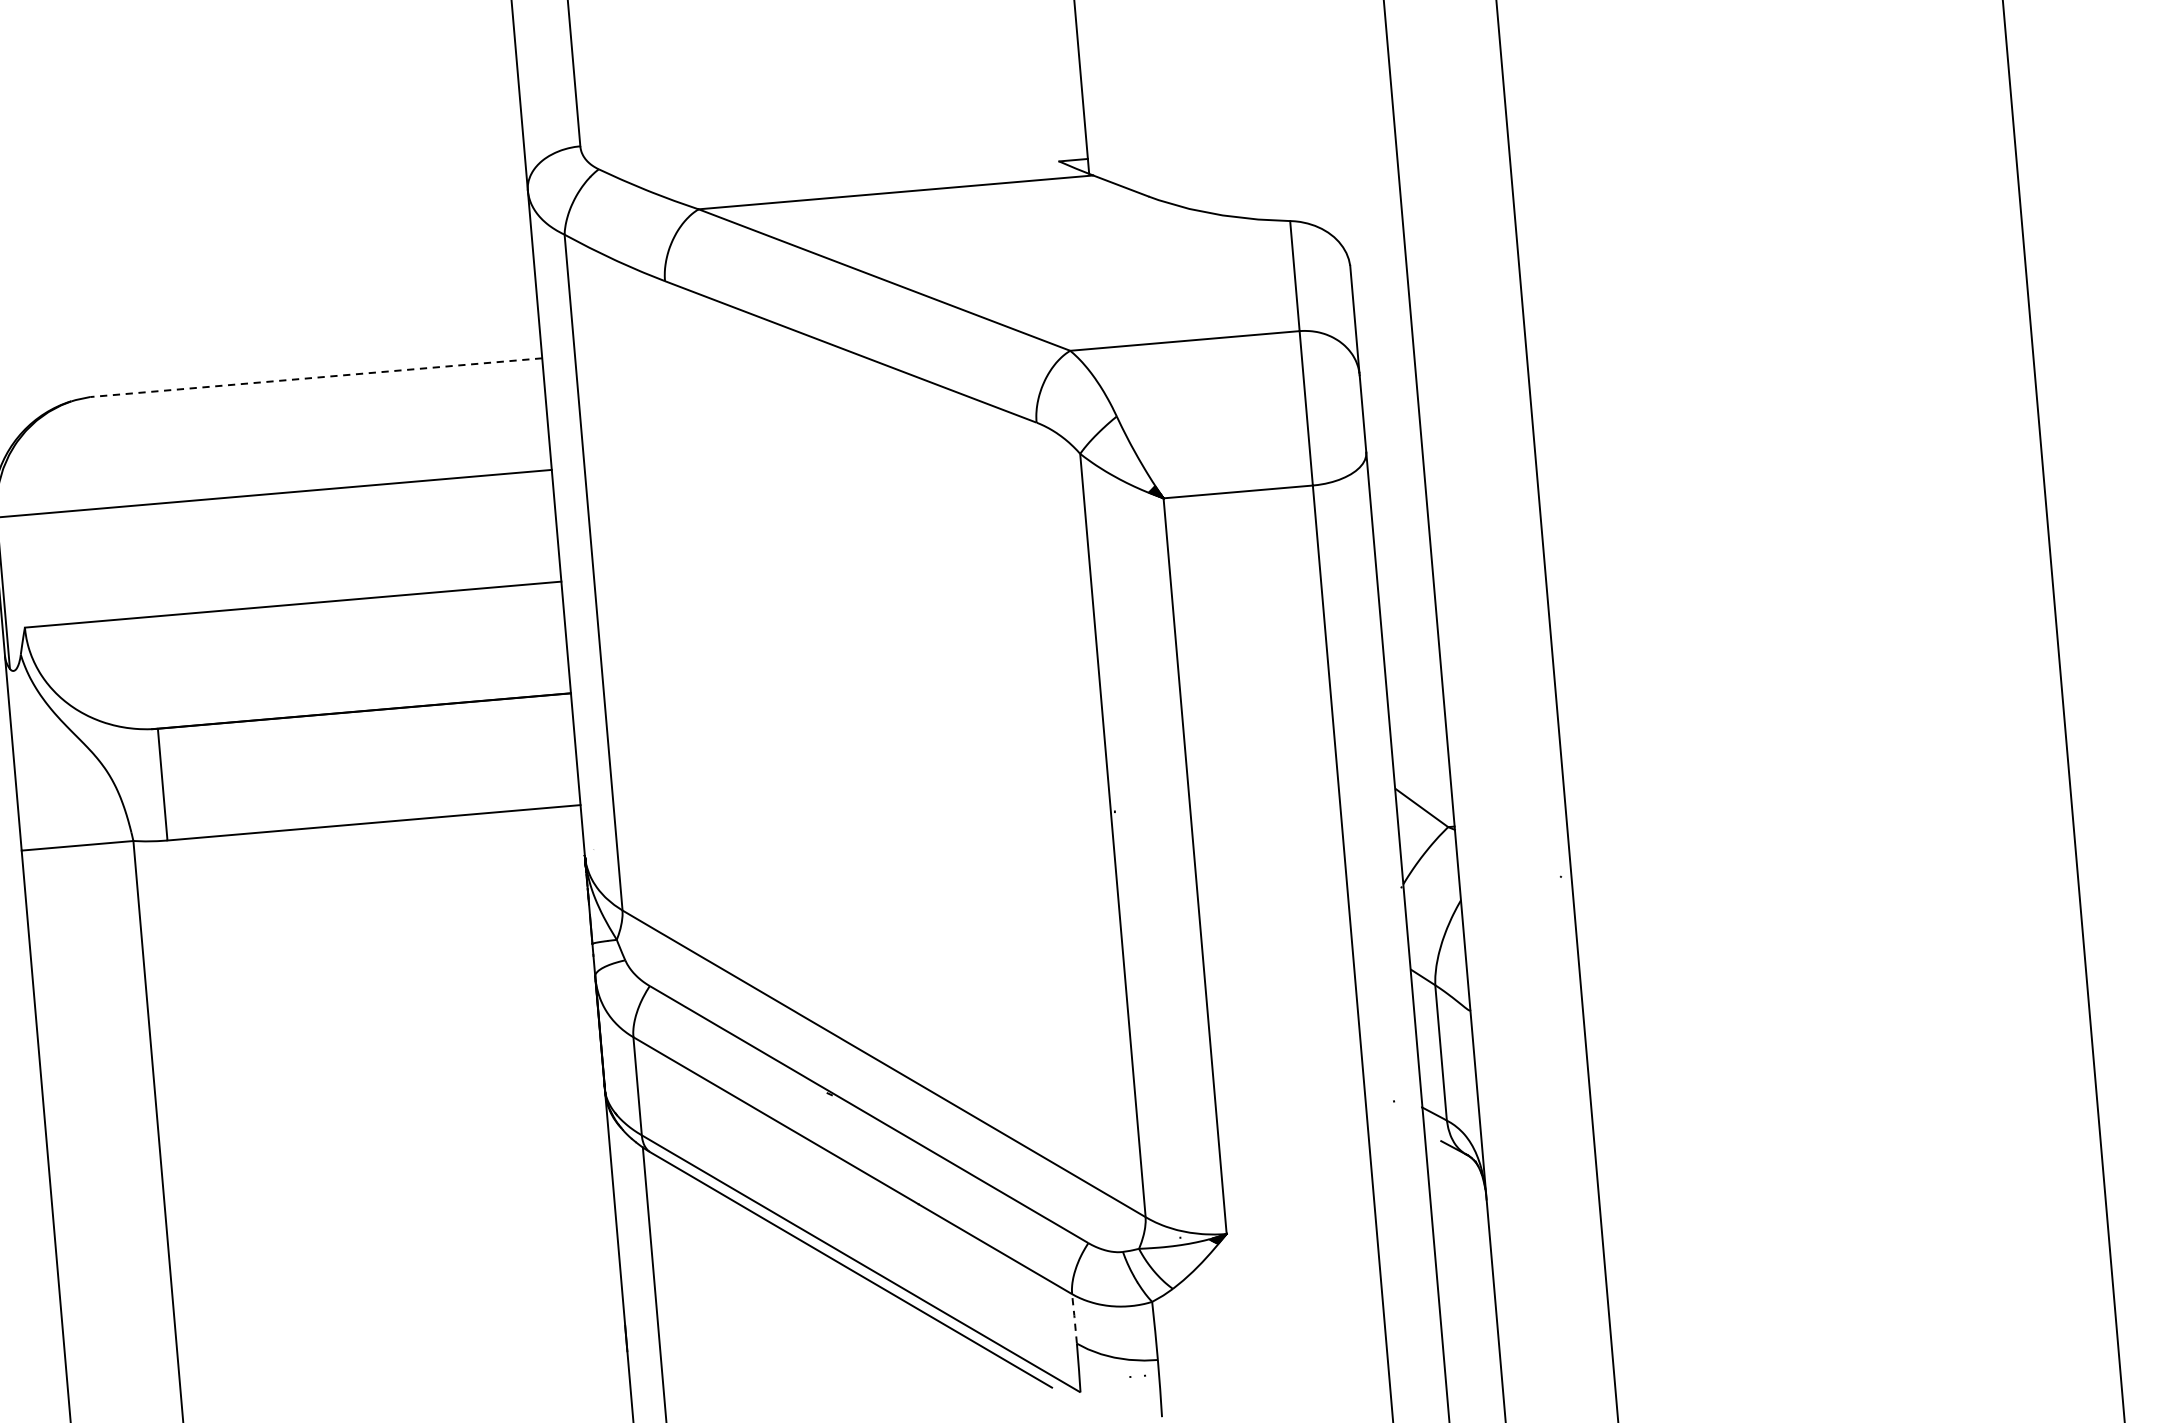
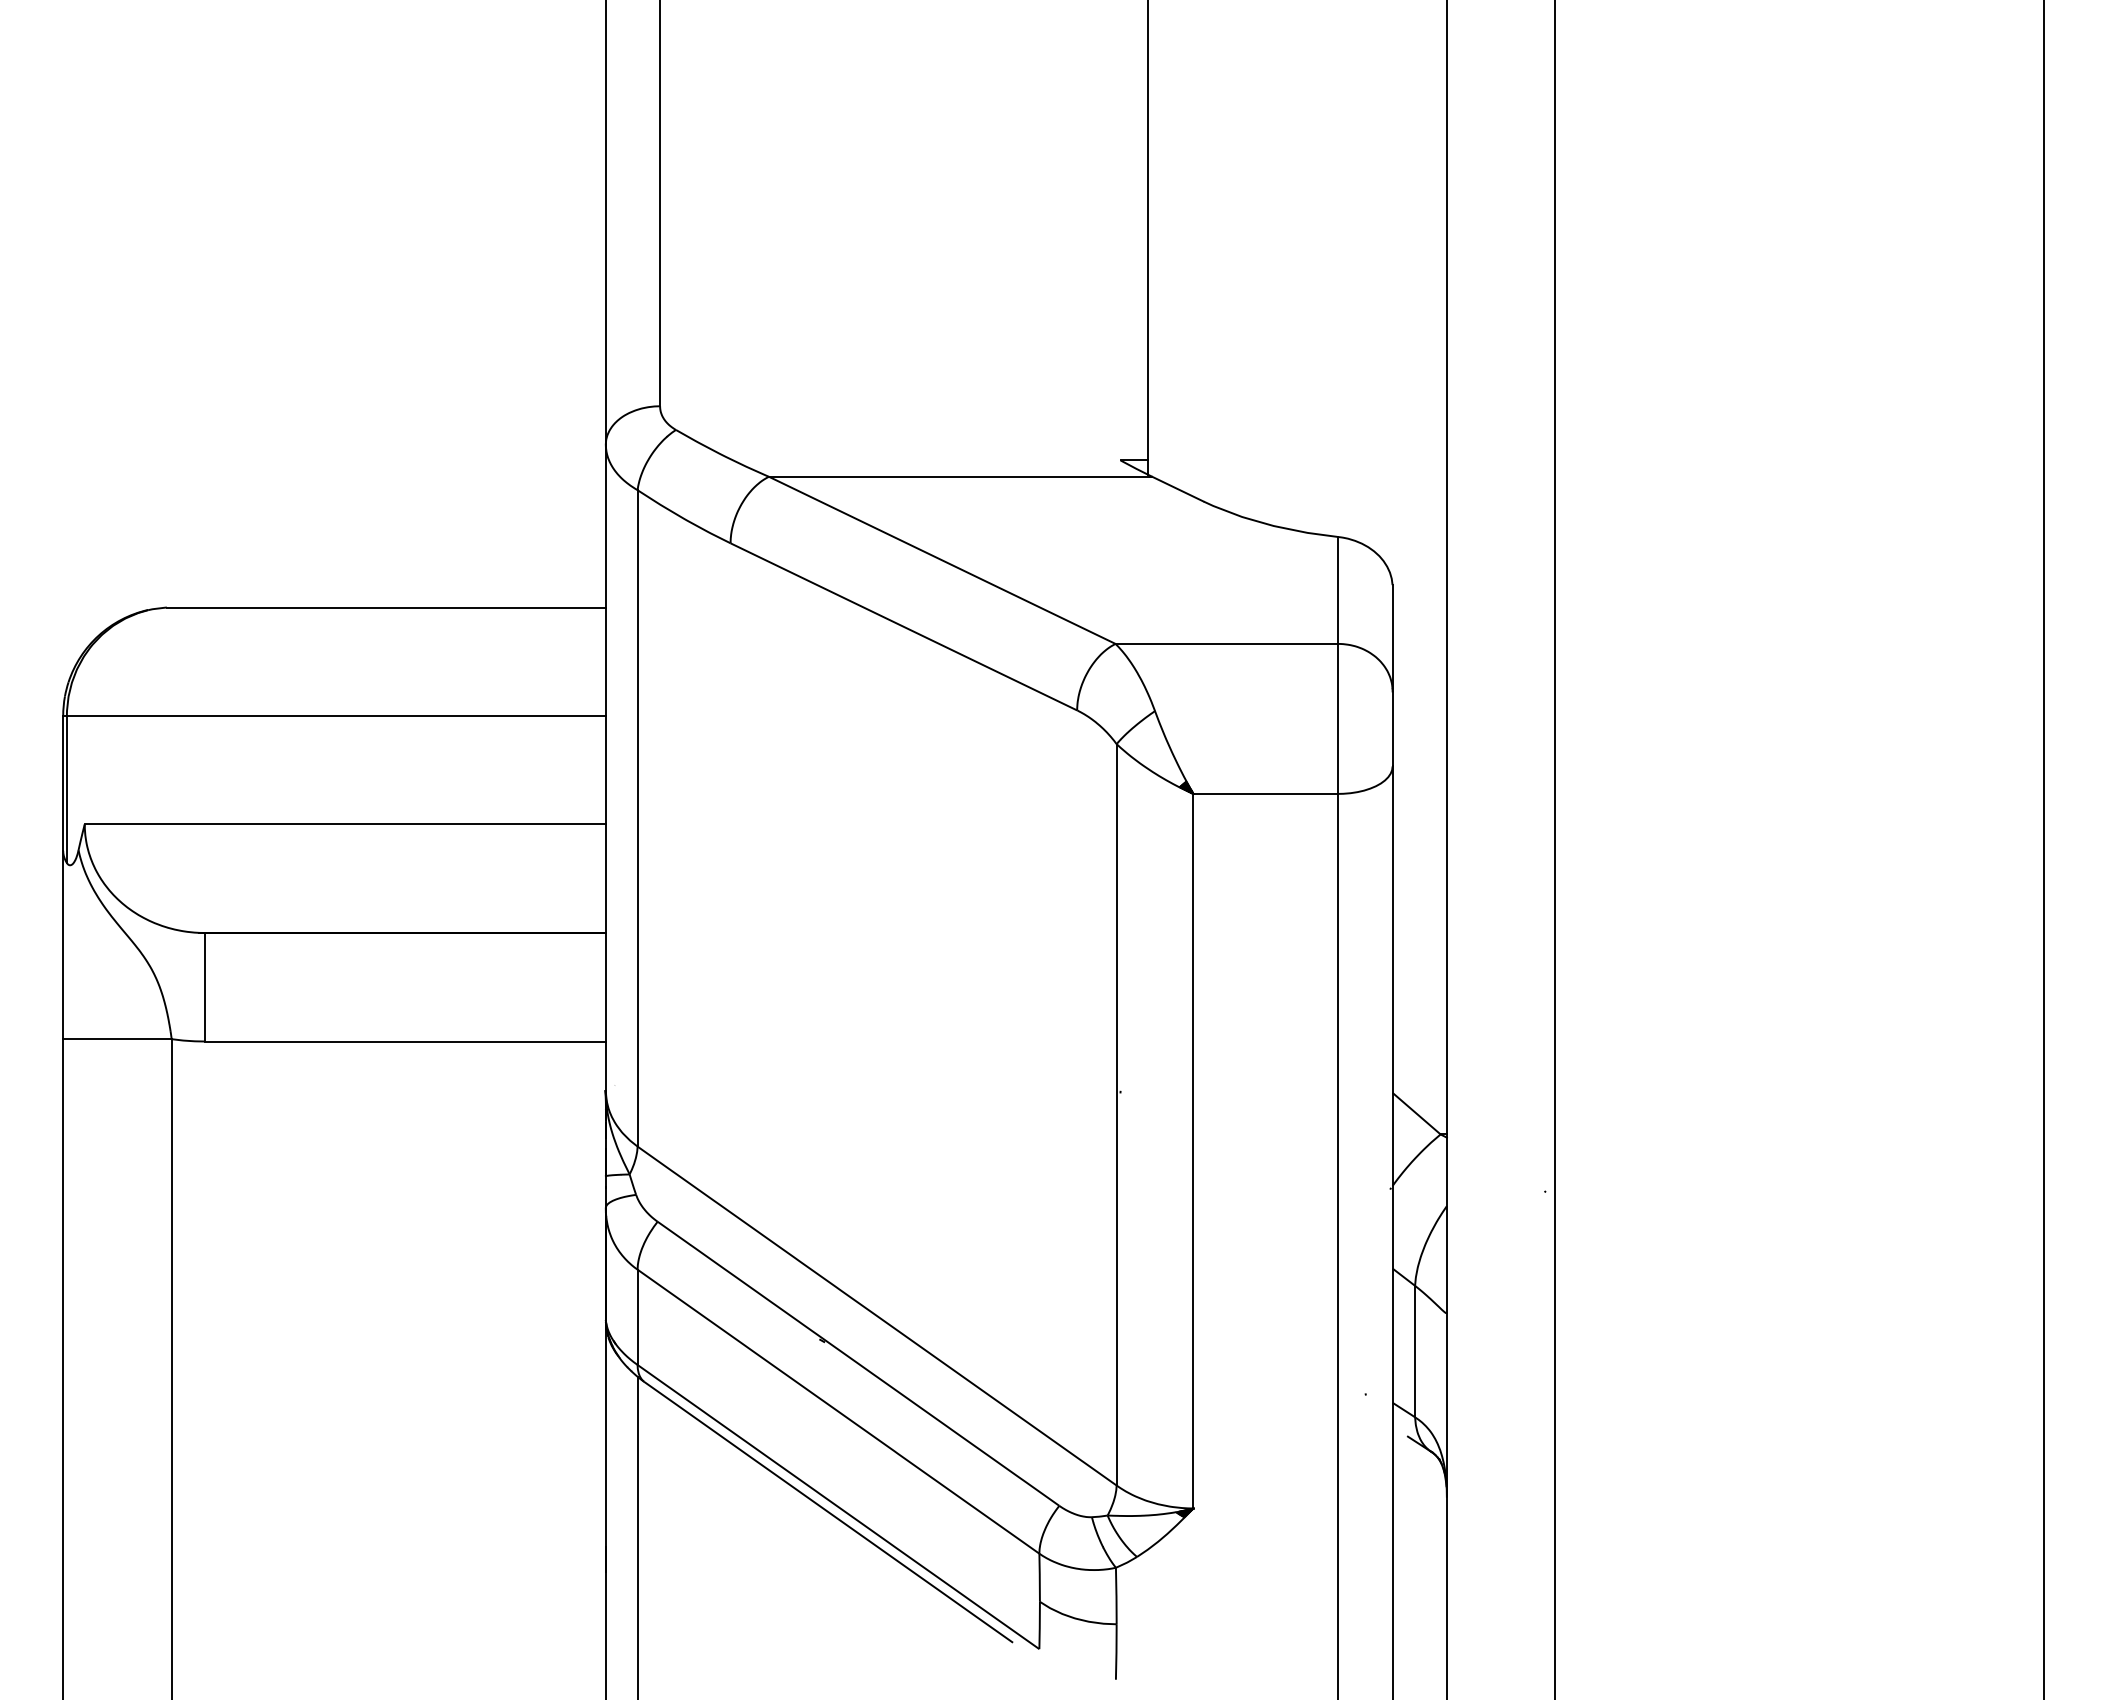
line: (316, 377) -> (386, 607), dashed -> solid
line: (1074, 1317) -> (1039, 1576), dashed -> solid

